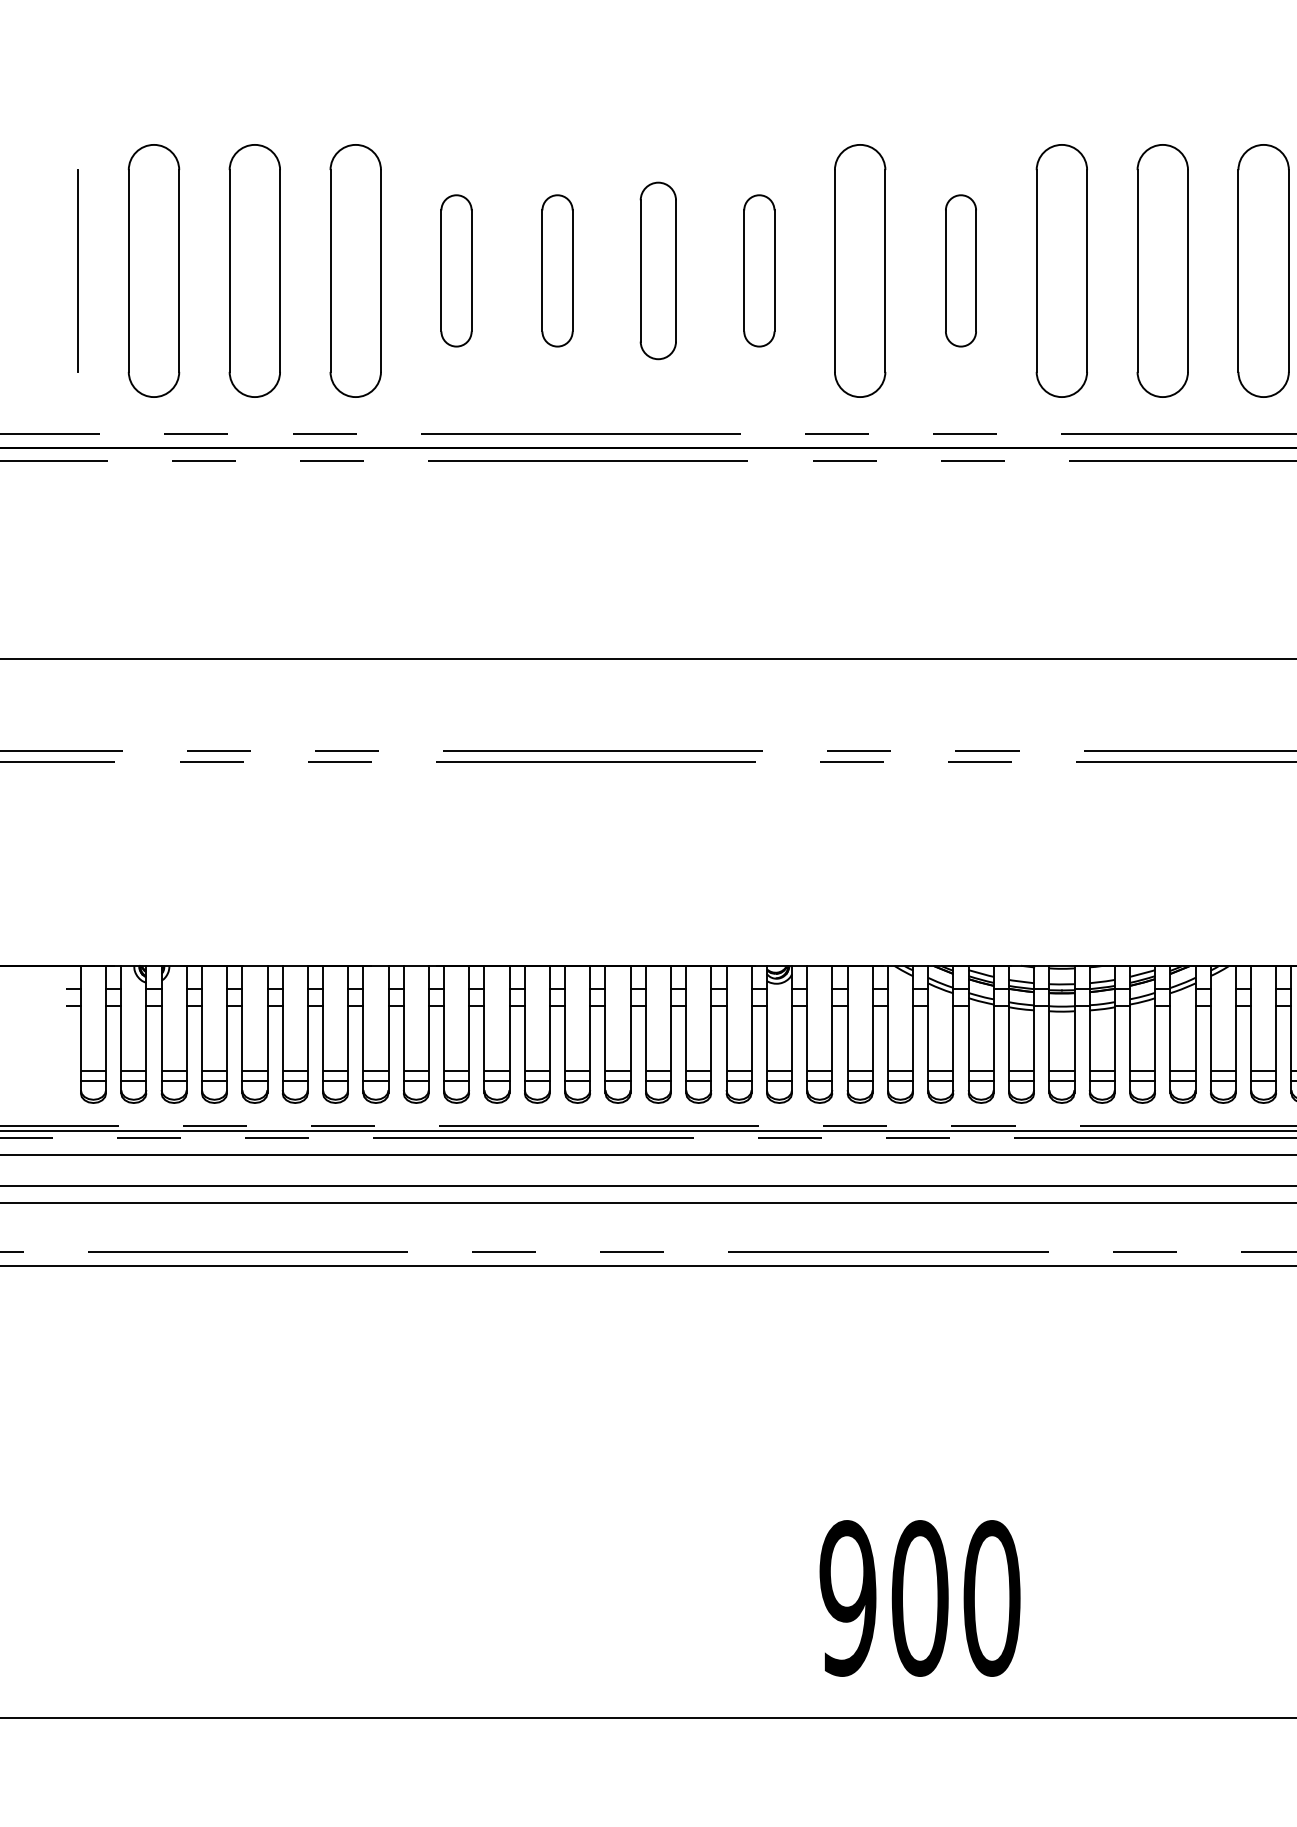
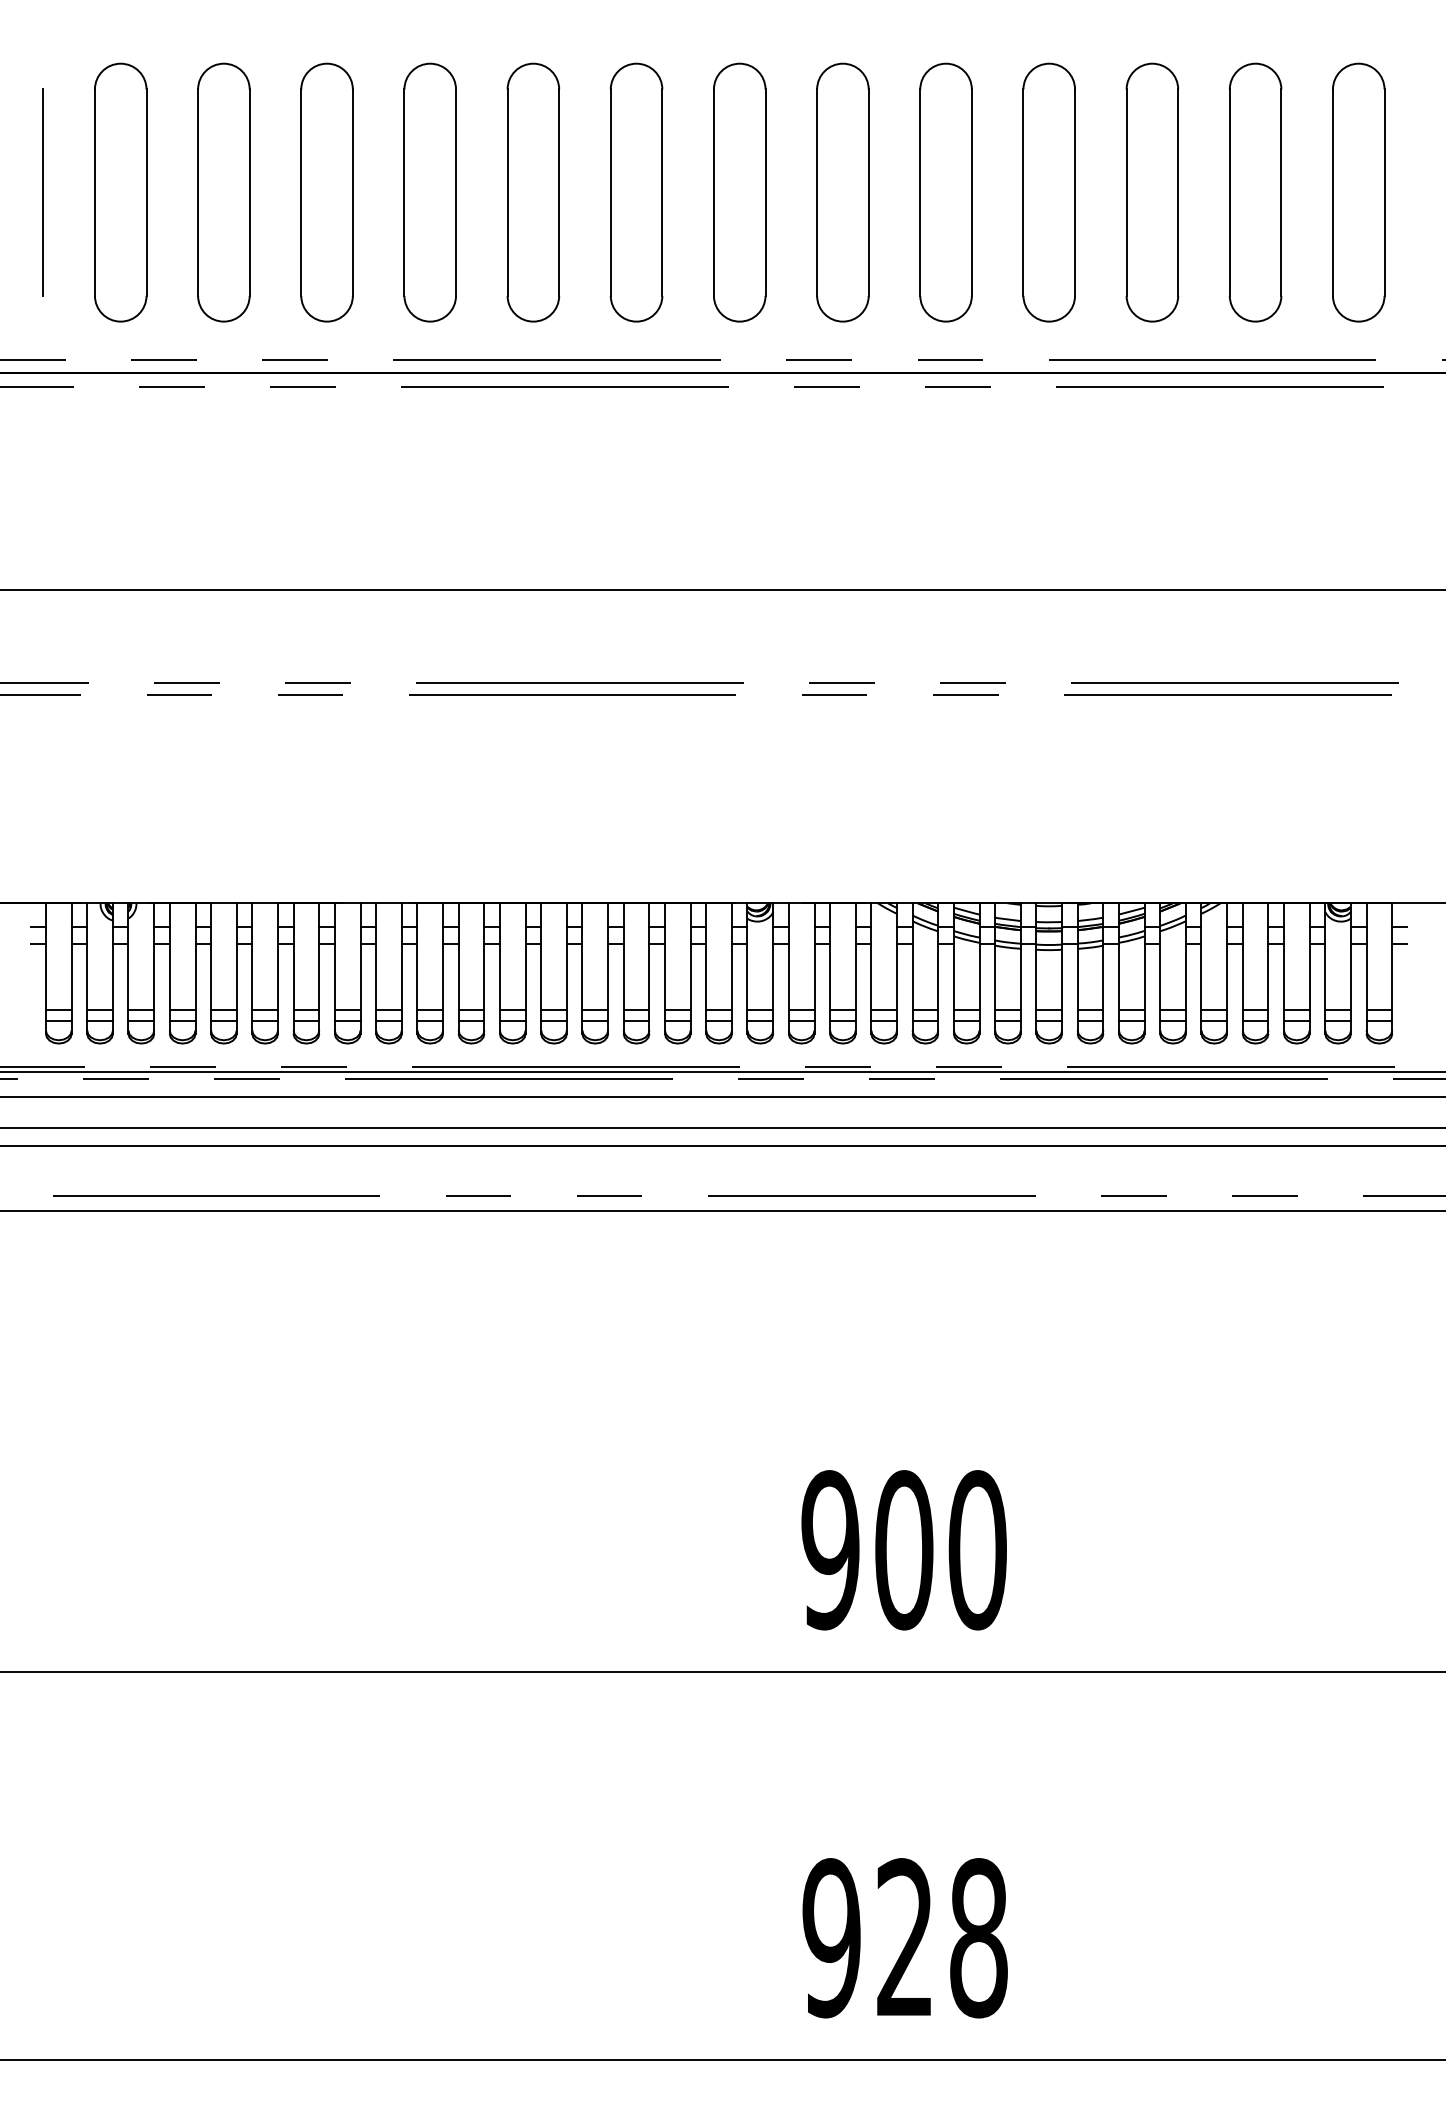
part: (455, 270) -> (429, 192), size x1.67
part: (557, 270) -> (533, 192), size x1.67
part: (658, 270) -> (636, 192), size x1.43
part: (759, 270) -> (739, 192), size x1.67
part: (960, 270) -> (945, 192), size x1.67

